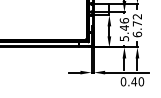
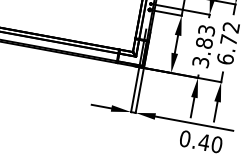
text: (124, 29) -> (204, 45), 5.46 -> 3.83

